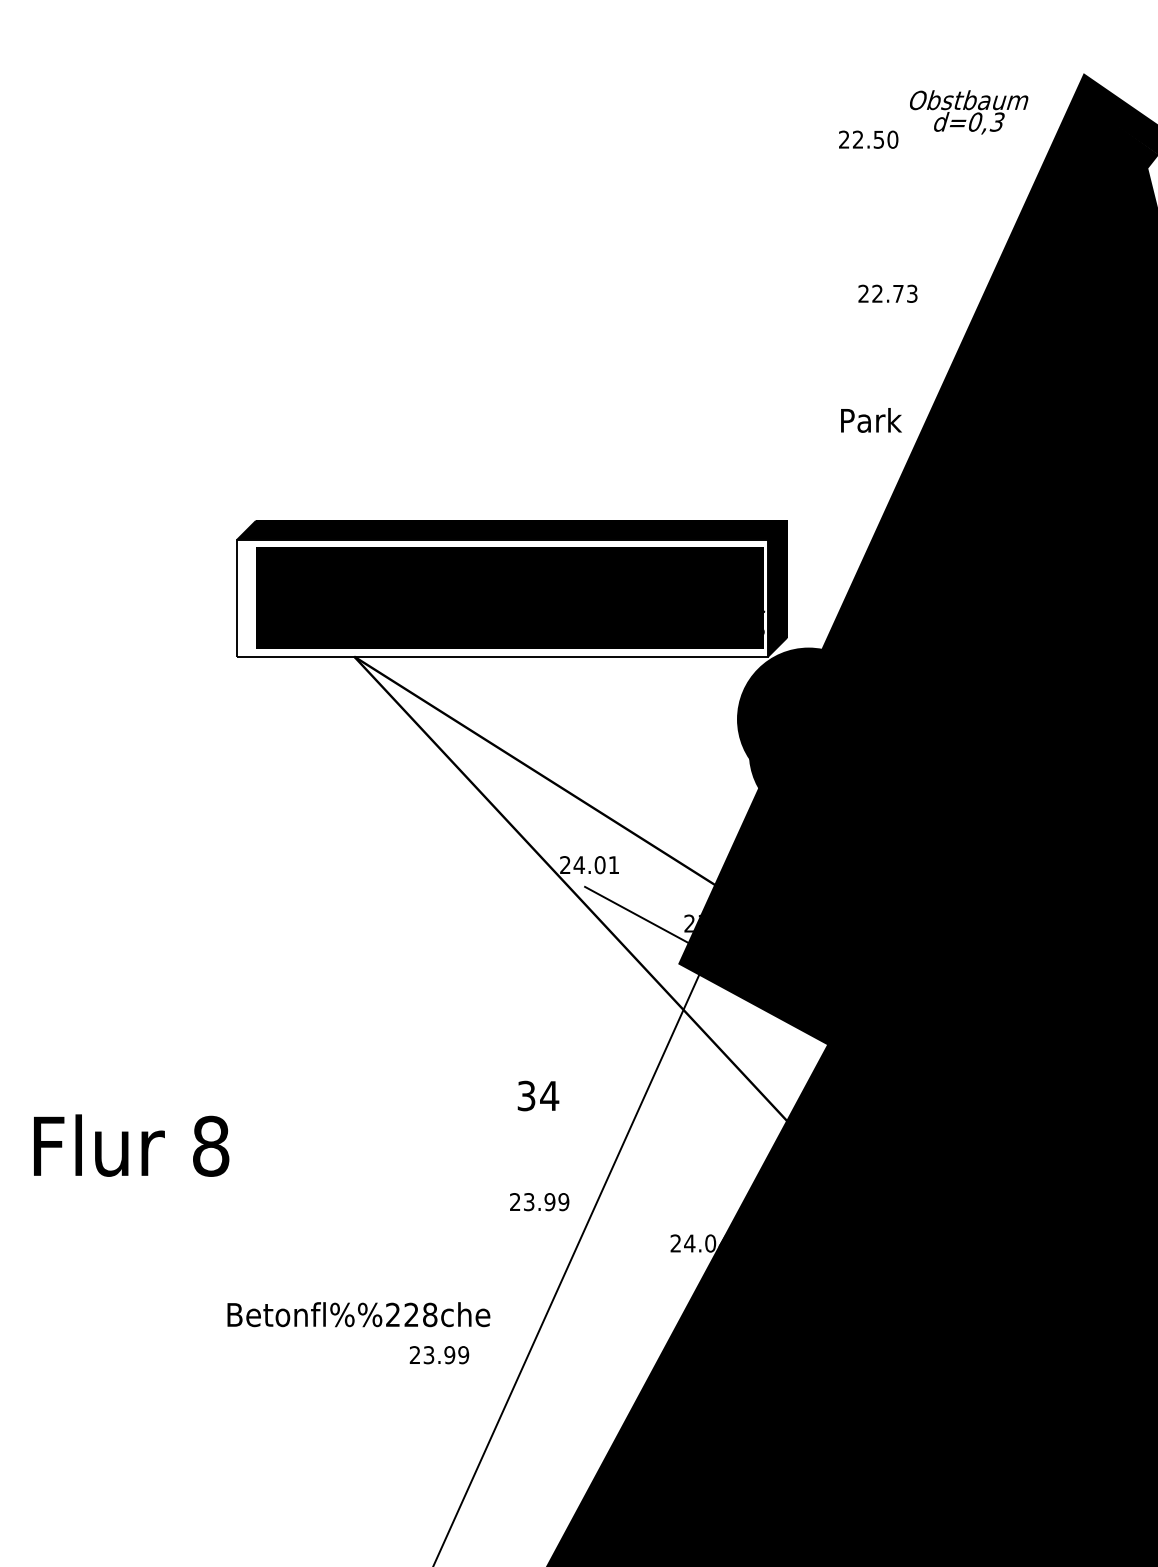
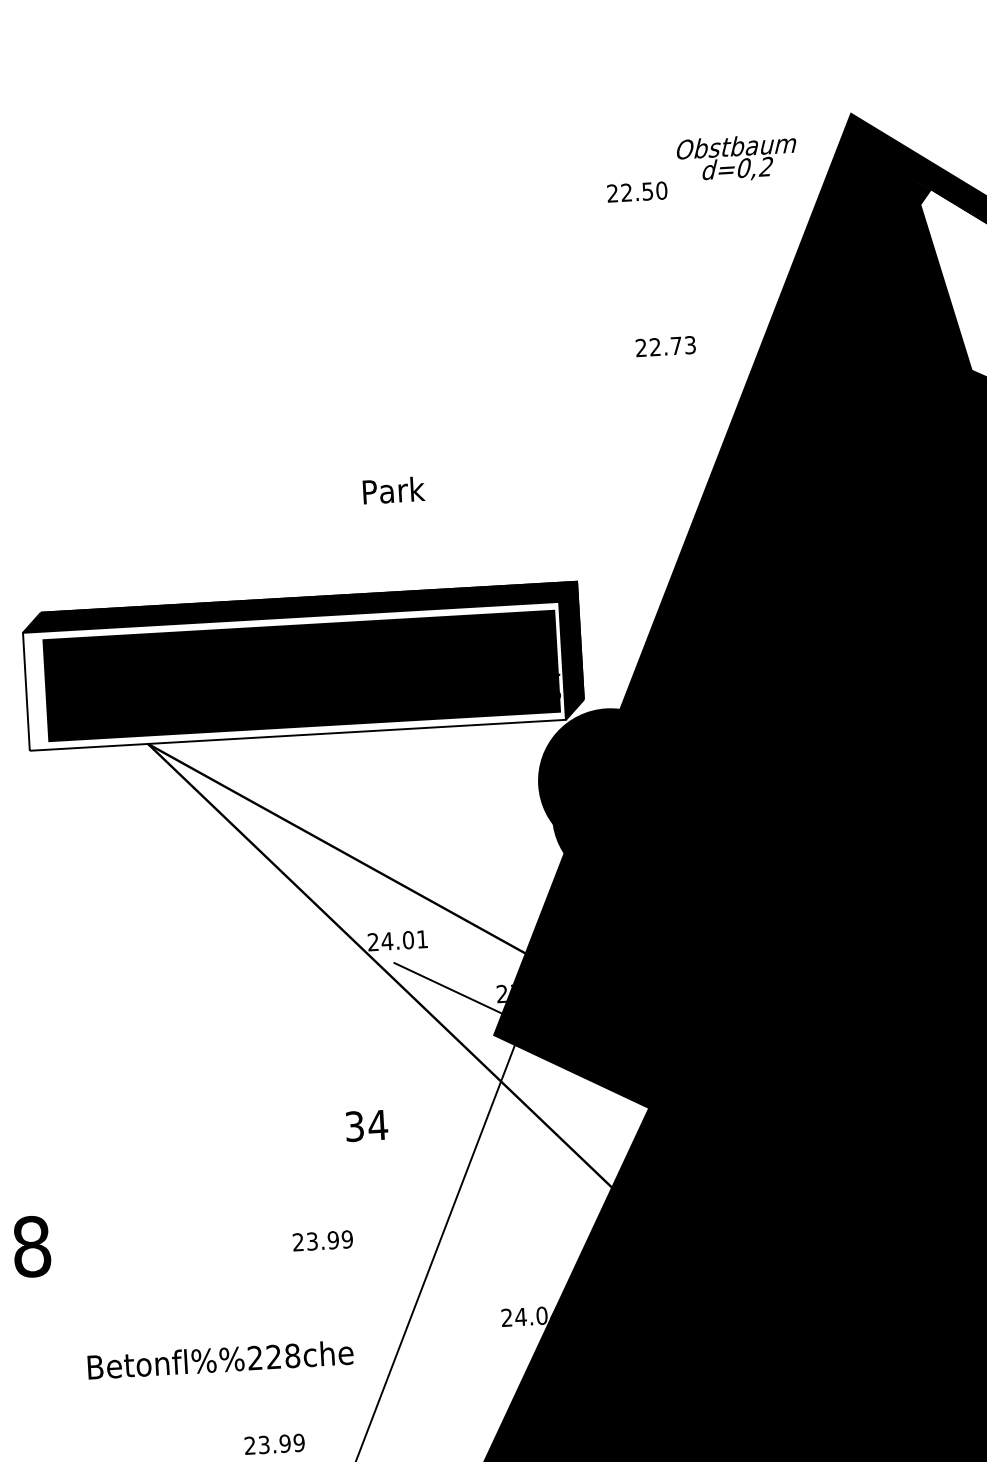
text: (996, 121) -> (765, 166), d=0,3 -> d=0,2
text: (871, 420) -> (394, 490), moved
text: (538, 1095) -> (366, 1125), moved
text: (539, 1202) -> (322, 1241), moved
text: (358, 1314) -> (220, 1359), moved

